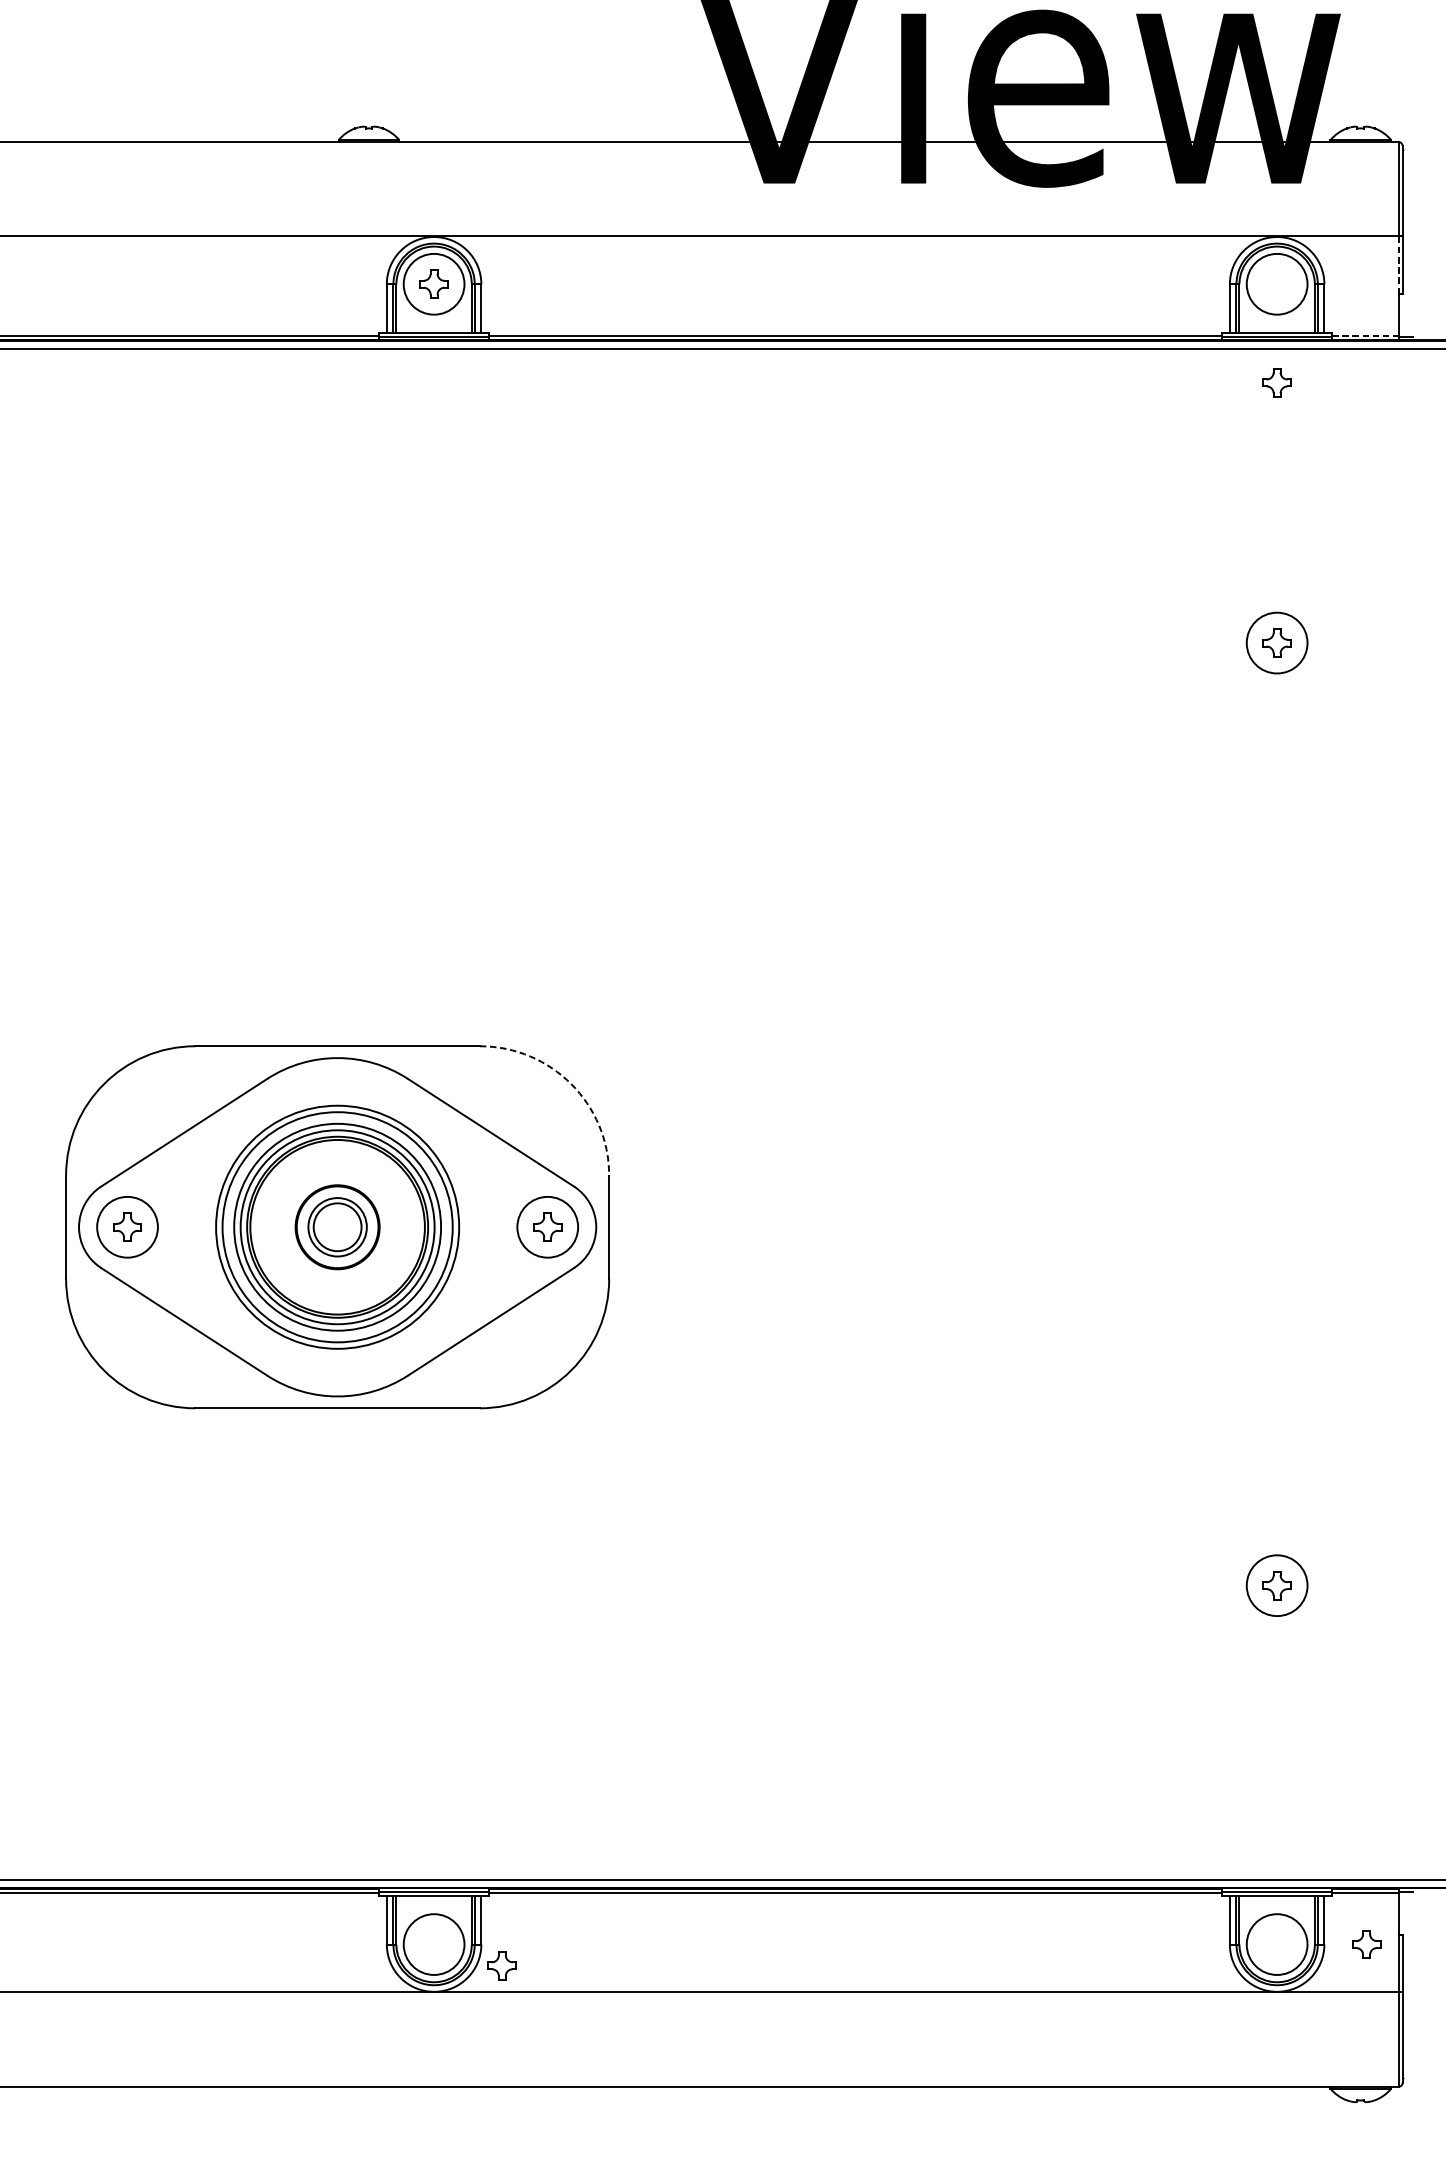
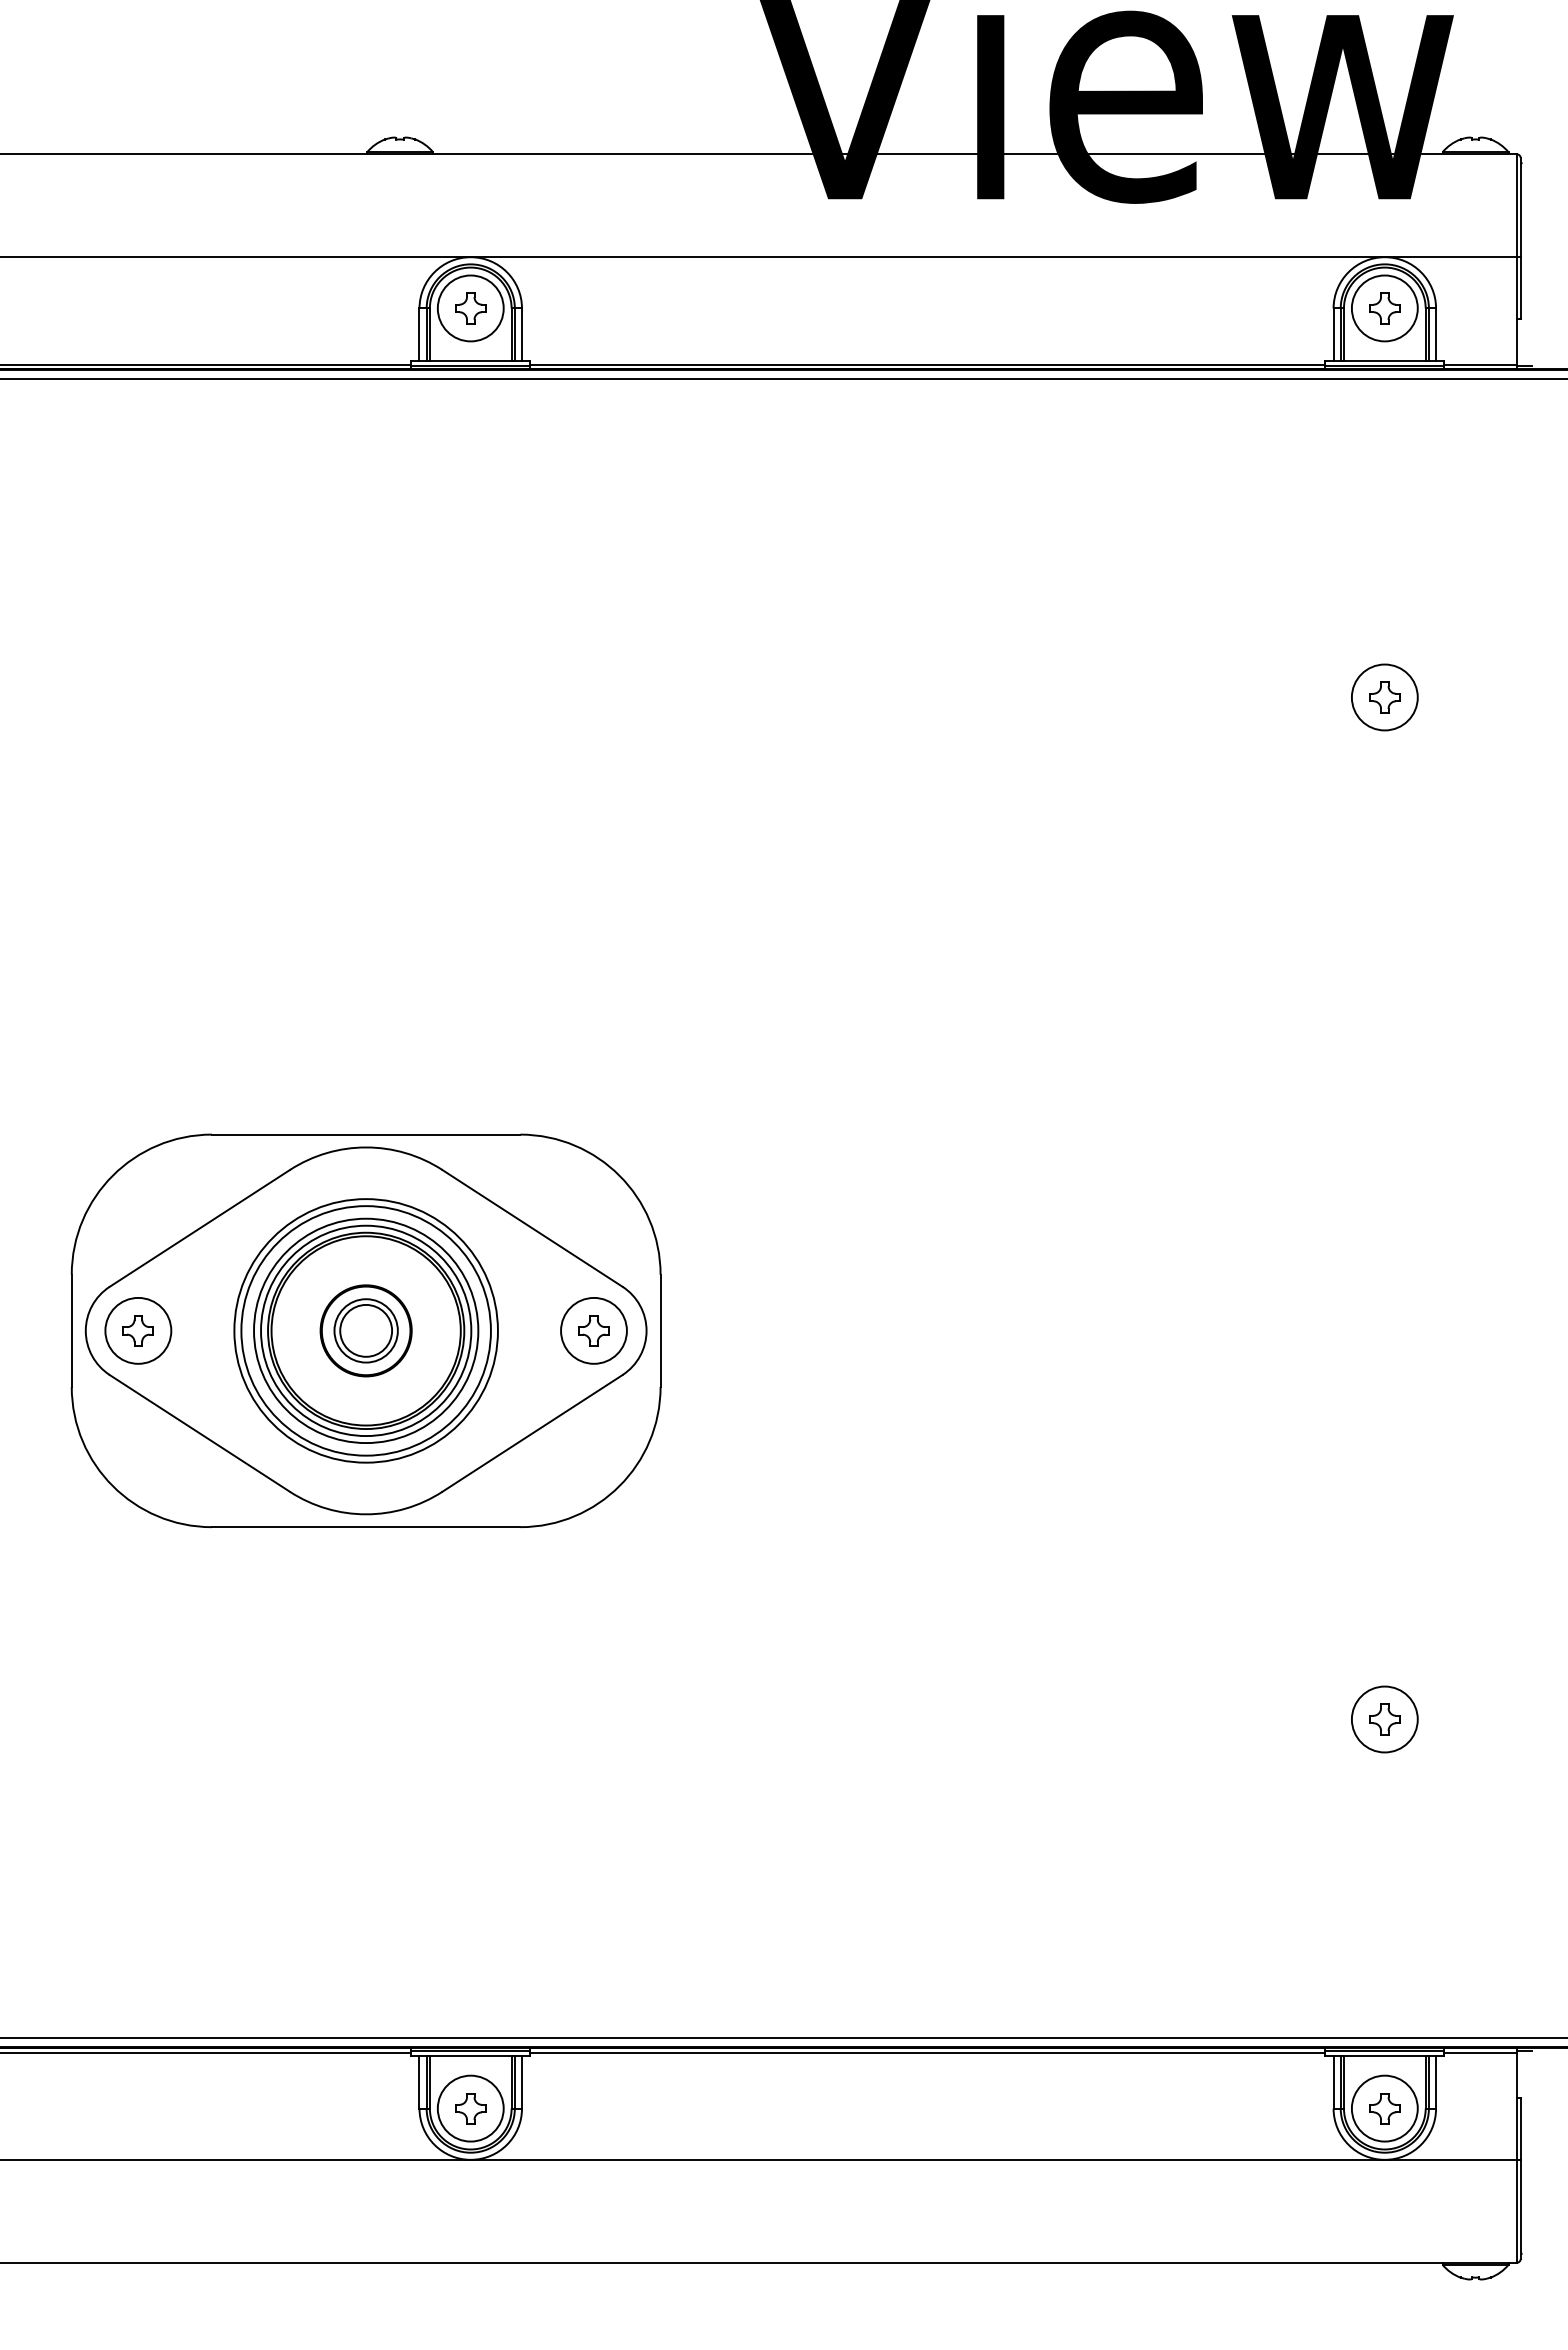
line: (1398, 264) -> (1516, 287), dashed -> solid
line: (1366, 335) -> (1481, 364), dashed -> solid
part: (1276, 383) -> (1384, 308), moved
arc: (571, 1083) -> (619, 1175), dashed -> solid
part: (1366, 1944) -> (1384, 2108), moved
part: (502, 1965) -> (470, 2108), moved

